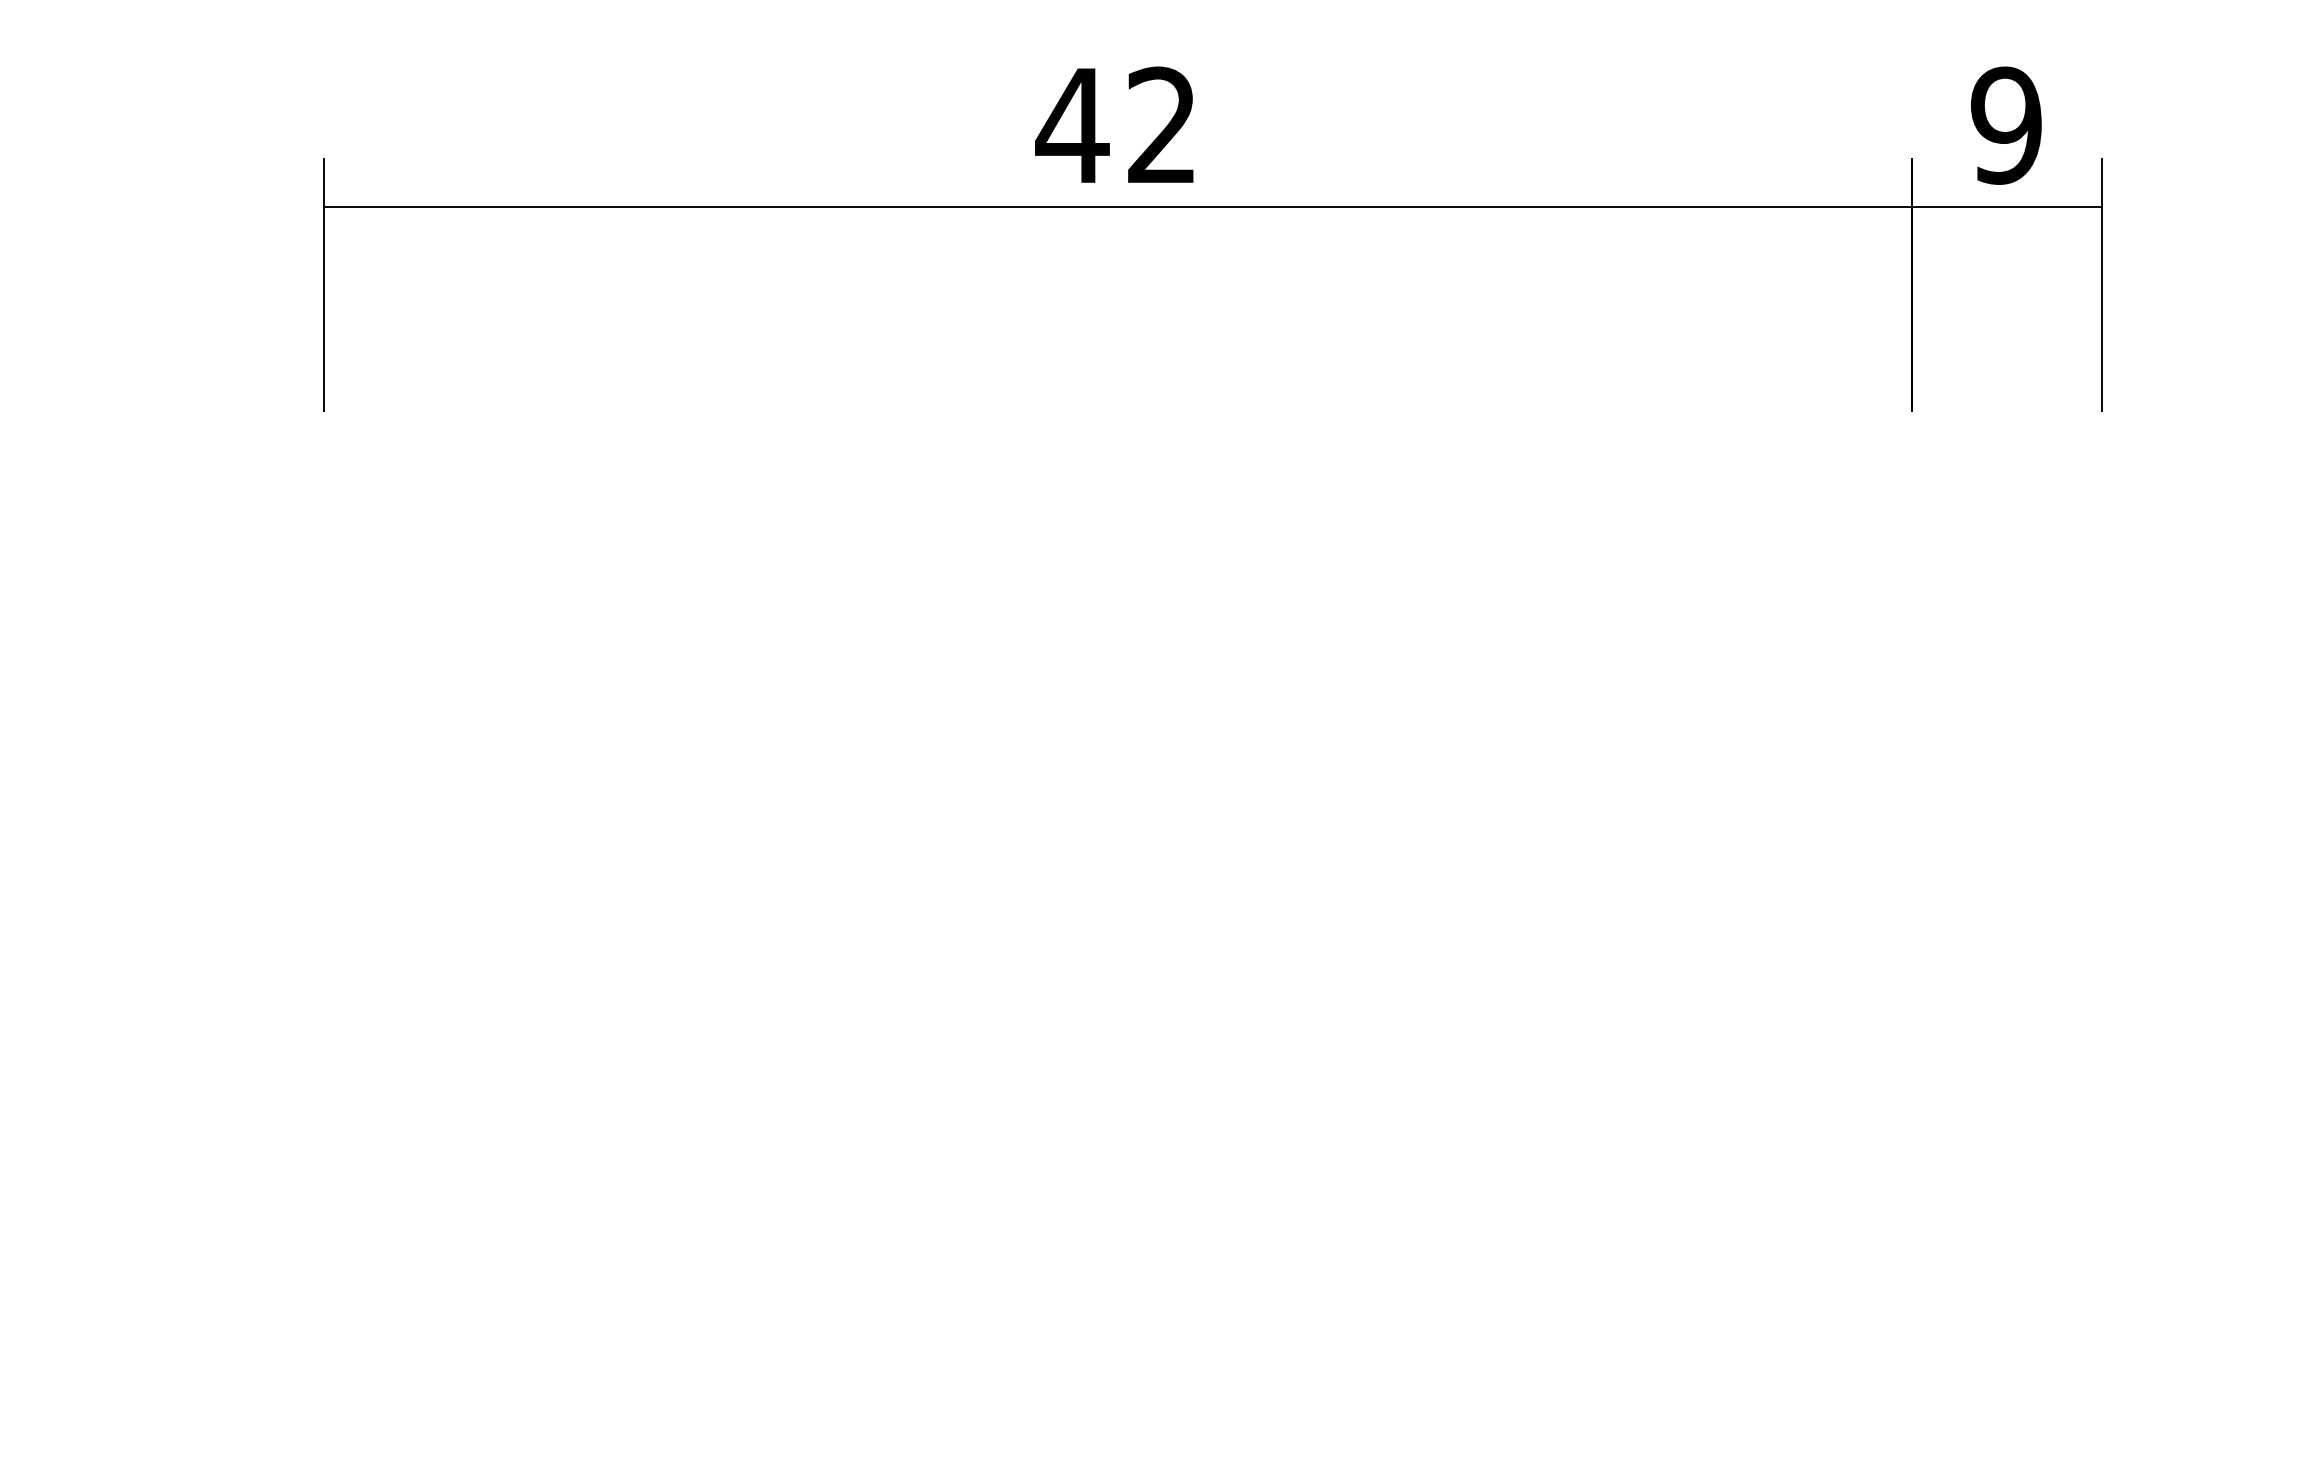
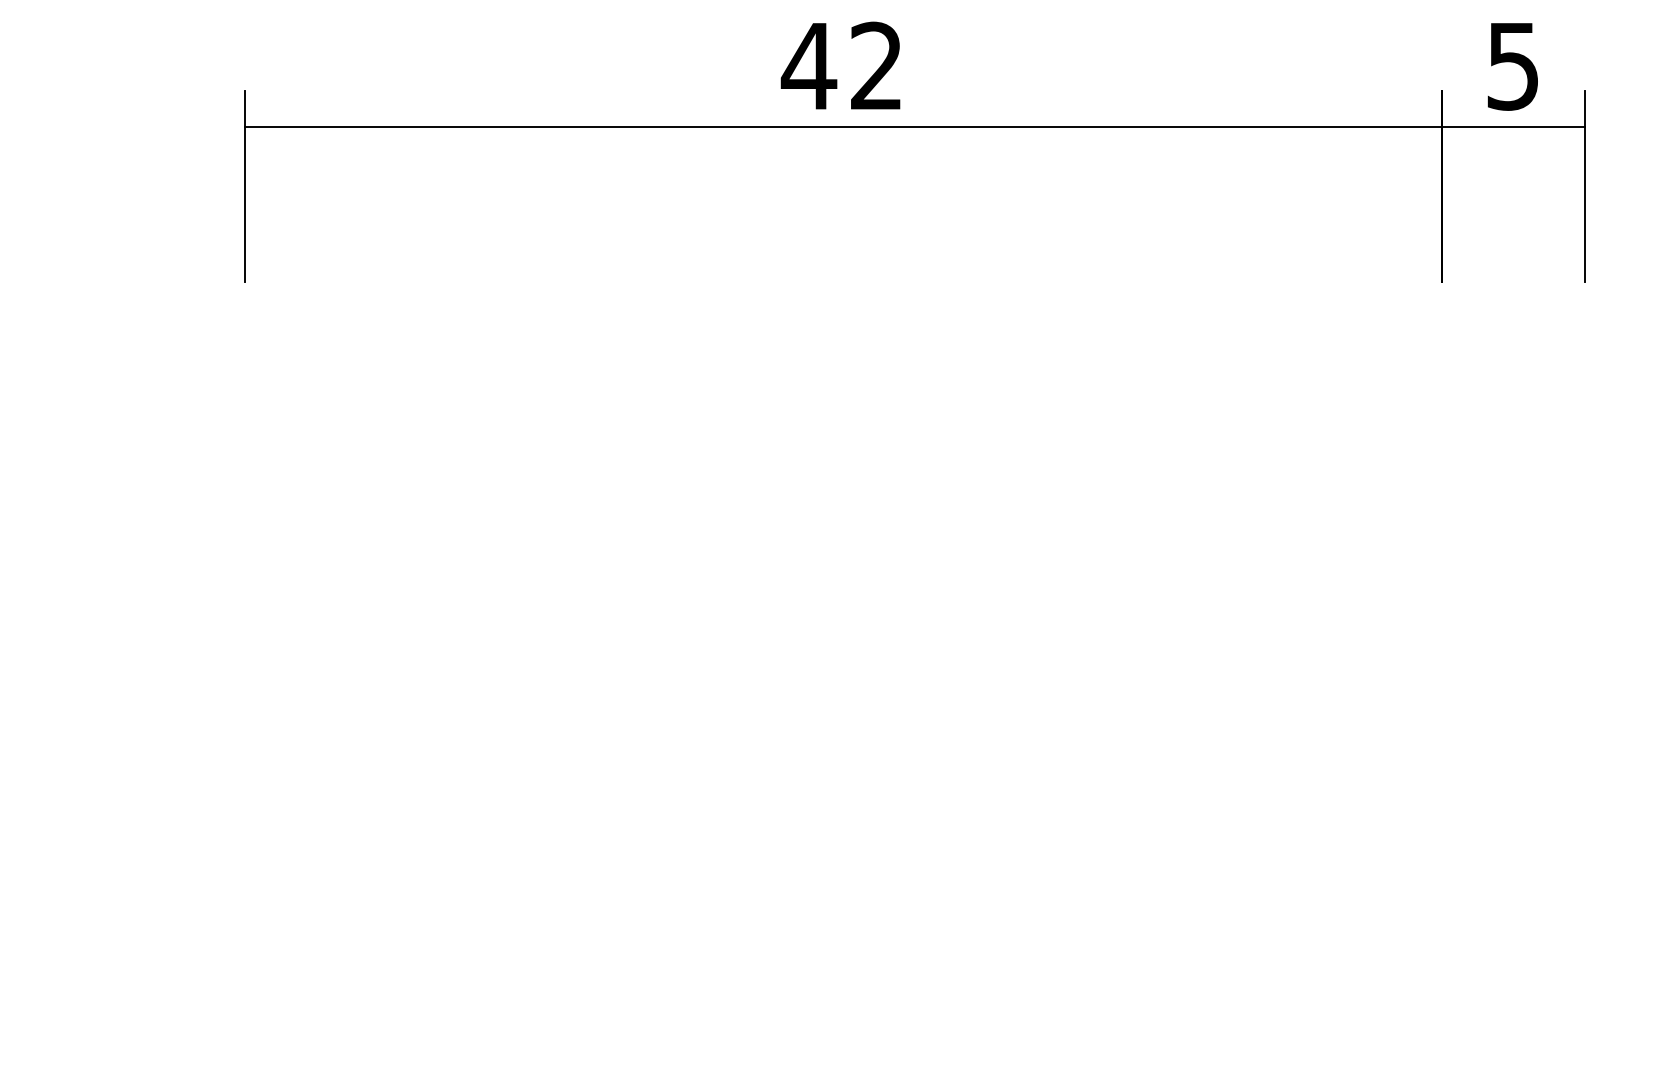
text: (2005, 125) -> (1512, 66), 9 -> 5

